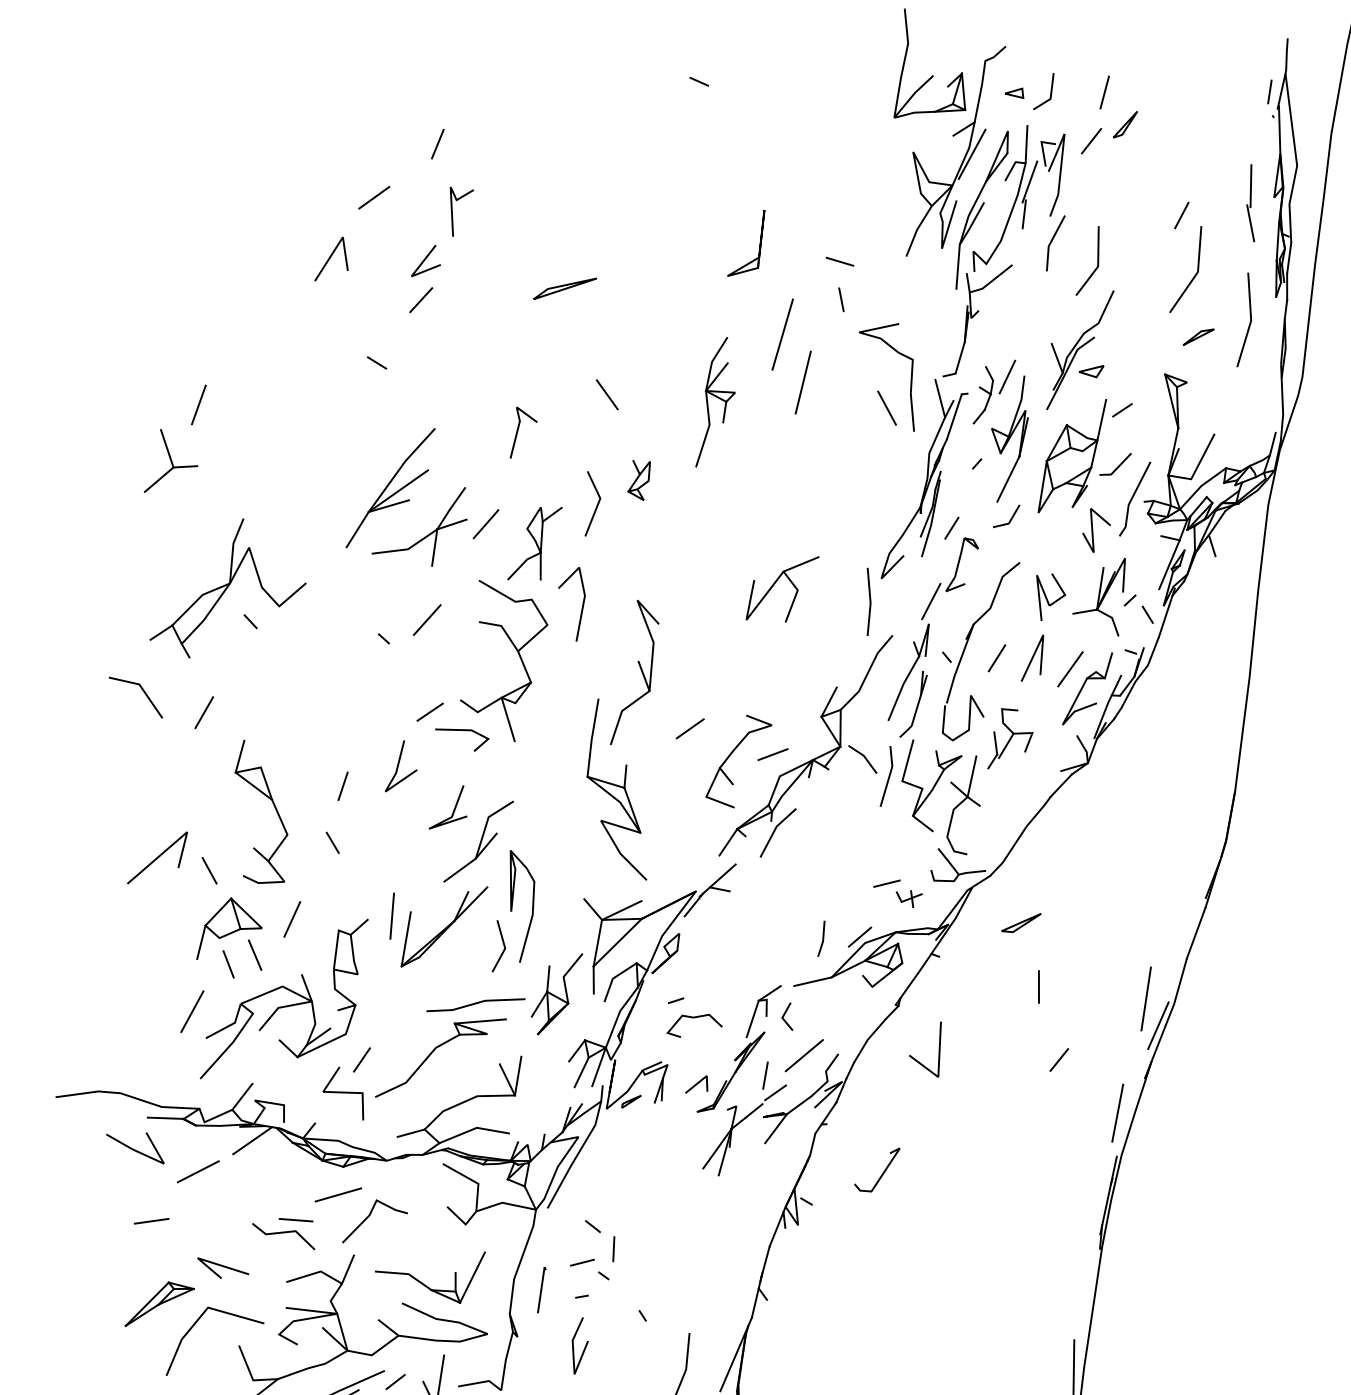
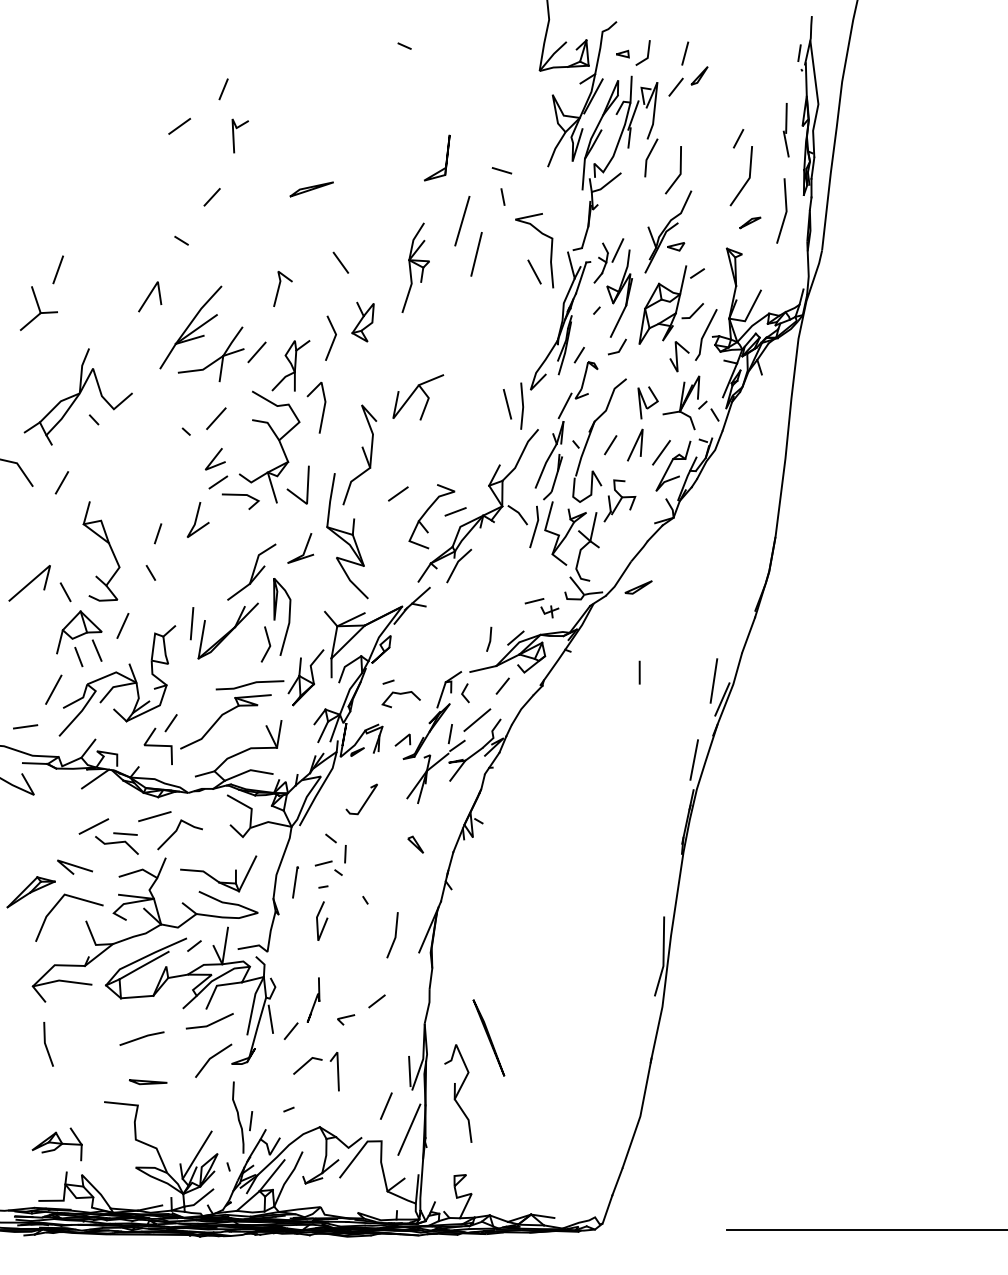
line: (332, 257) -> (150, 295), moved
line: (424, 261) -> (214, 459), moved
part: (638, 479) -> (362, 321), size x1.43
part: (774, 586) -> (412, 395), moved
line: (847, 598) -> (507, 403), added
line: (453, 807) -> (304, 548), moved
part: (1021, 923) -> (638, 587), moved
line: (1058, 1058) -> (502, 685), moved
line: (918, 1060) -> (293, 492), moved
line: (197, 1171) -> (93, 826), moved
line: (882, 1171) -> (365, 800), moved
line: (151, 1220) -> (25, 726), moved
part: (715, 1235) -> (415, 844), added

